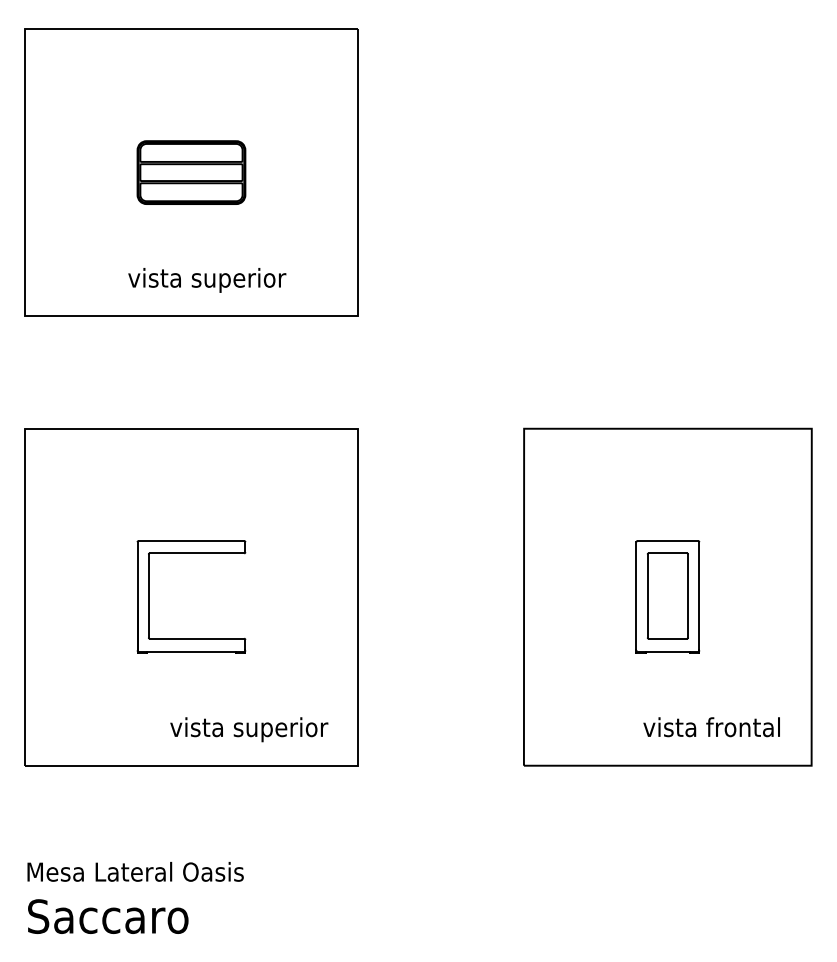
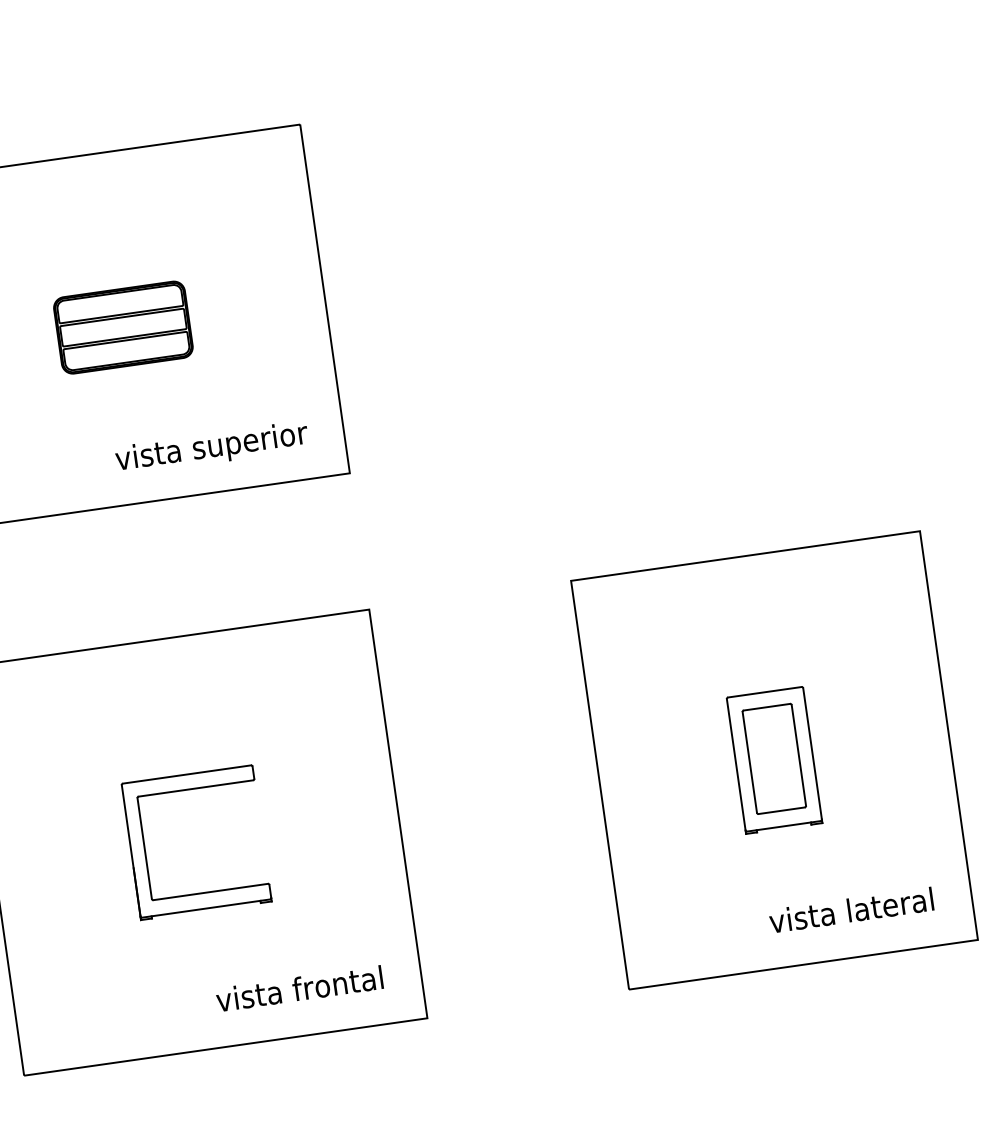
text: (207, 280) -> (212, 448), moved
text: (702, 727) -> (839, 912), vista frontal -> vista lateral
text: (249, 729) -> (289, 993), vista superior -> vista frontal

